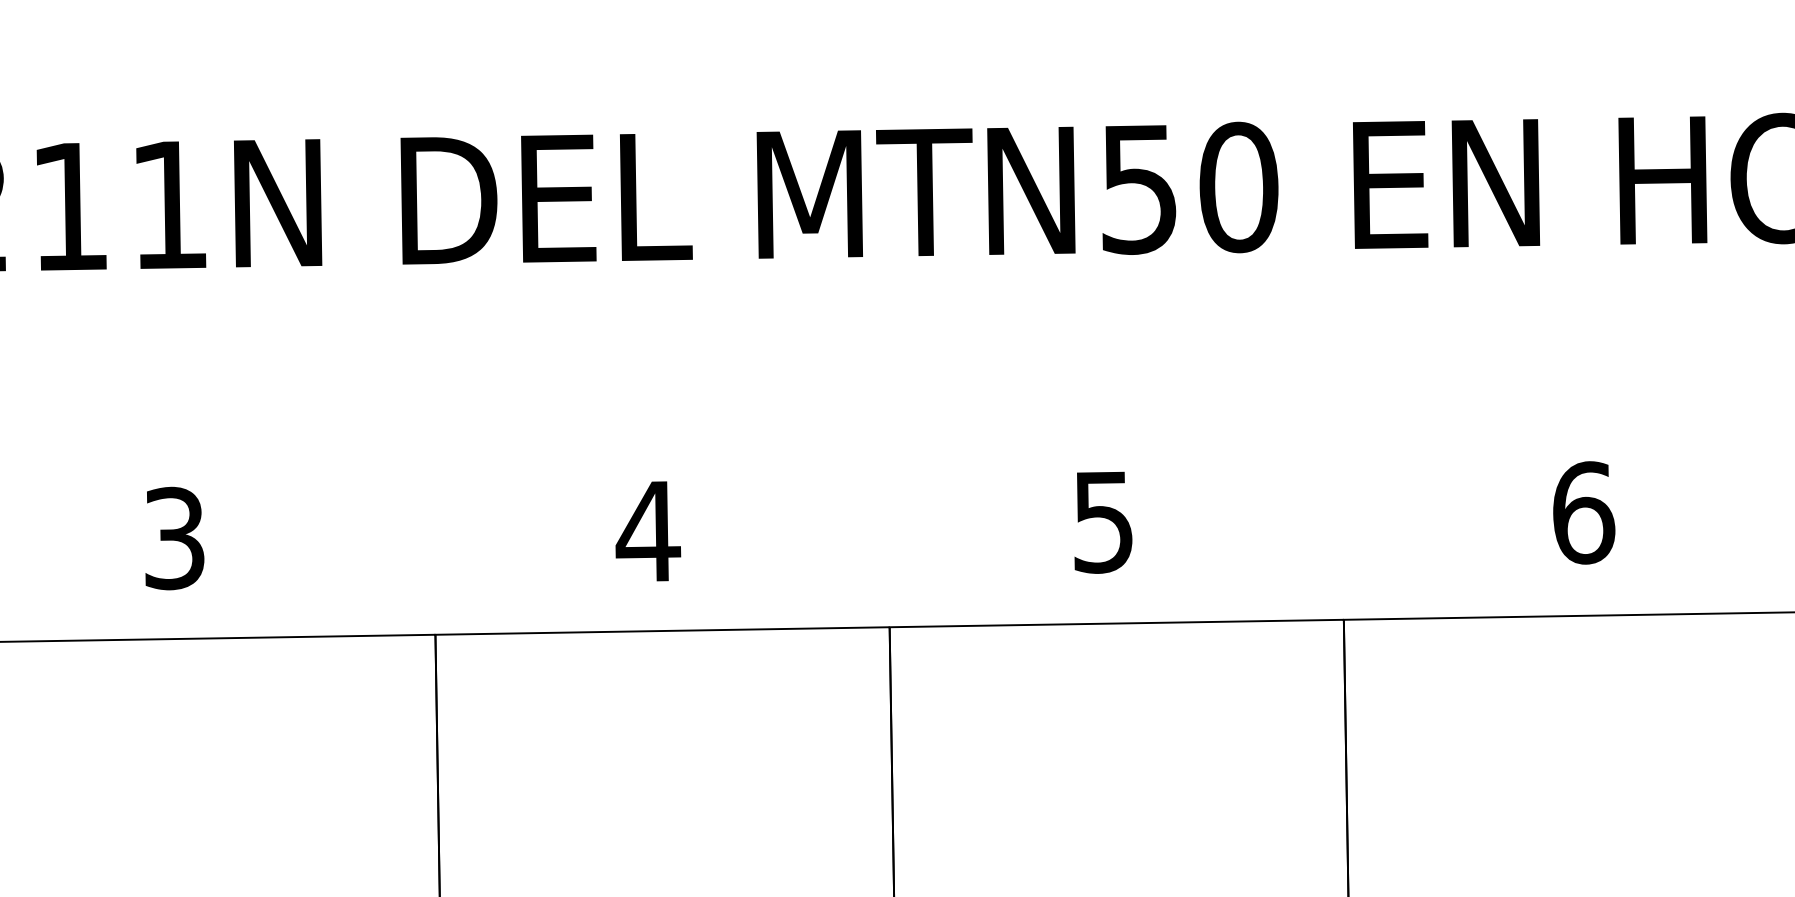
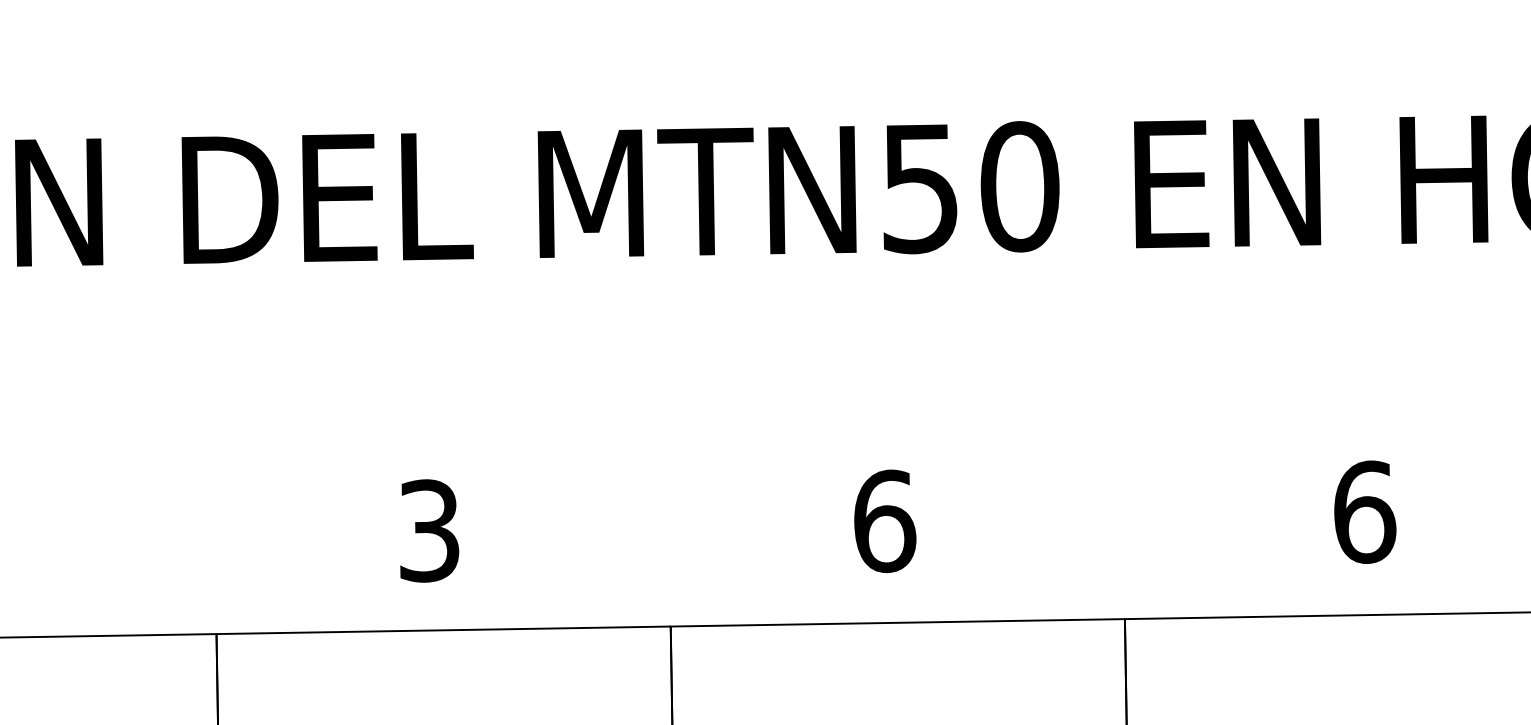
text: (1104, 521) -> (885, 520), 5 -> 6
text: (648, 531) -> (429, 530), 4 -> 3

